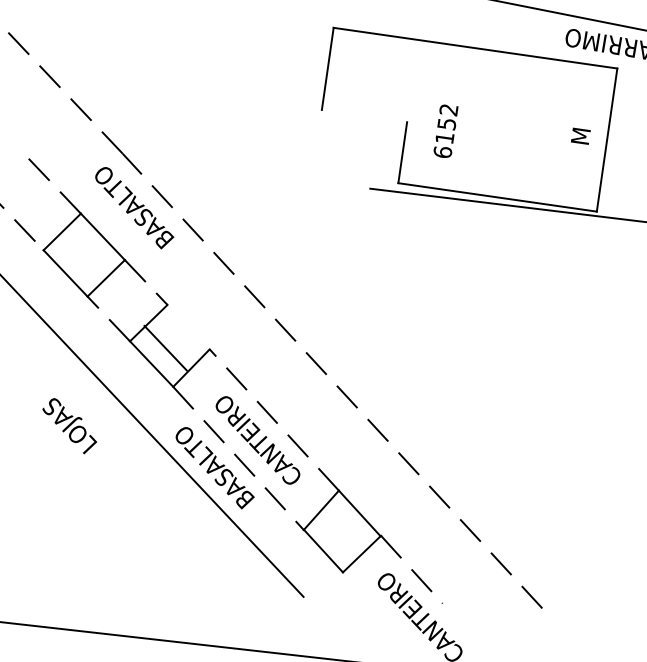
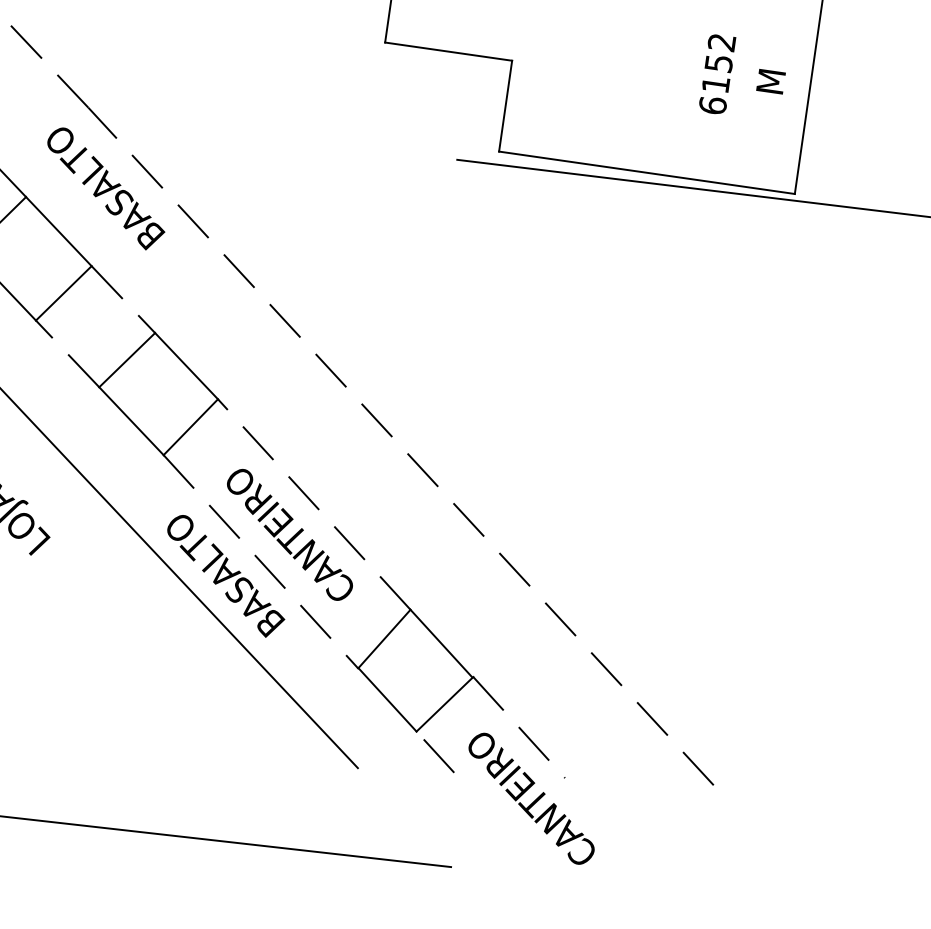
line: (364, 116) -> (448, 52), added
text: (445, 130) -> (716, 73), moved
line: (165, 347) -> (186, 365), moved
line: (355, 586) -> (435, 752), added

